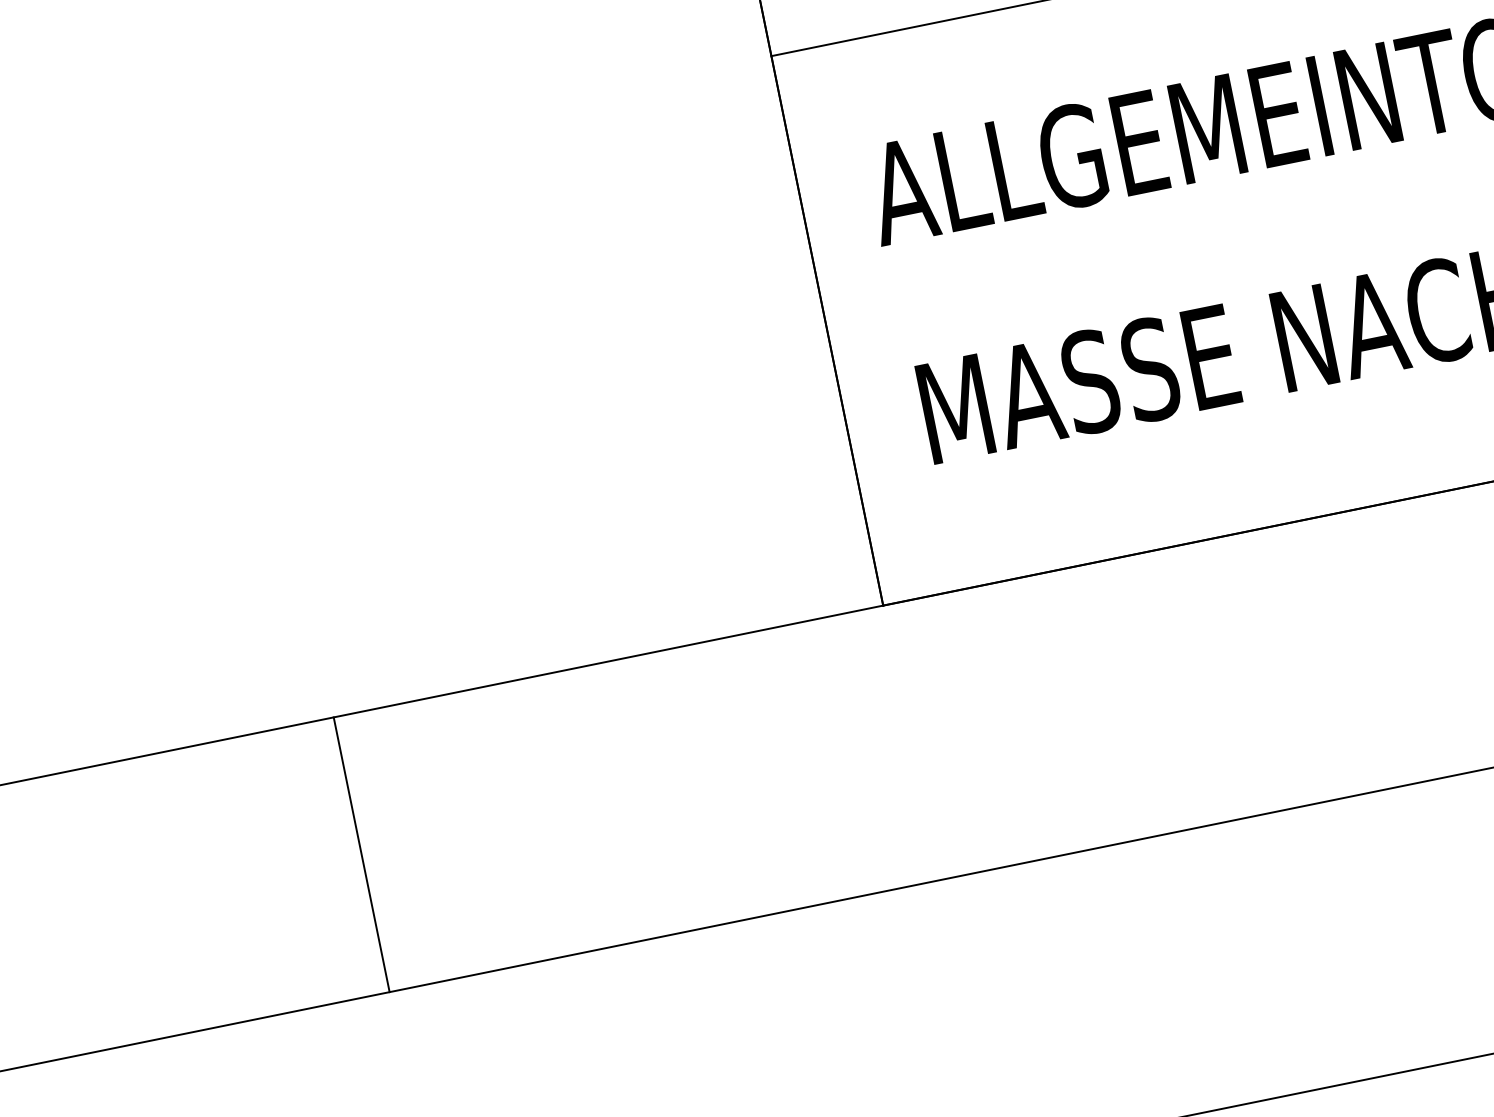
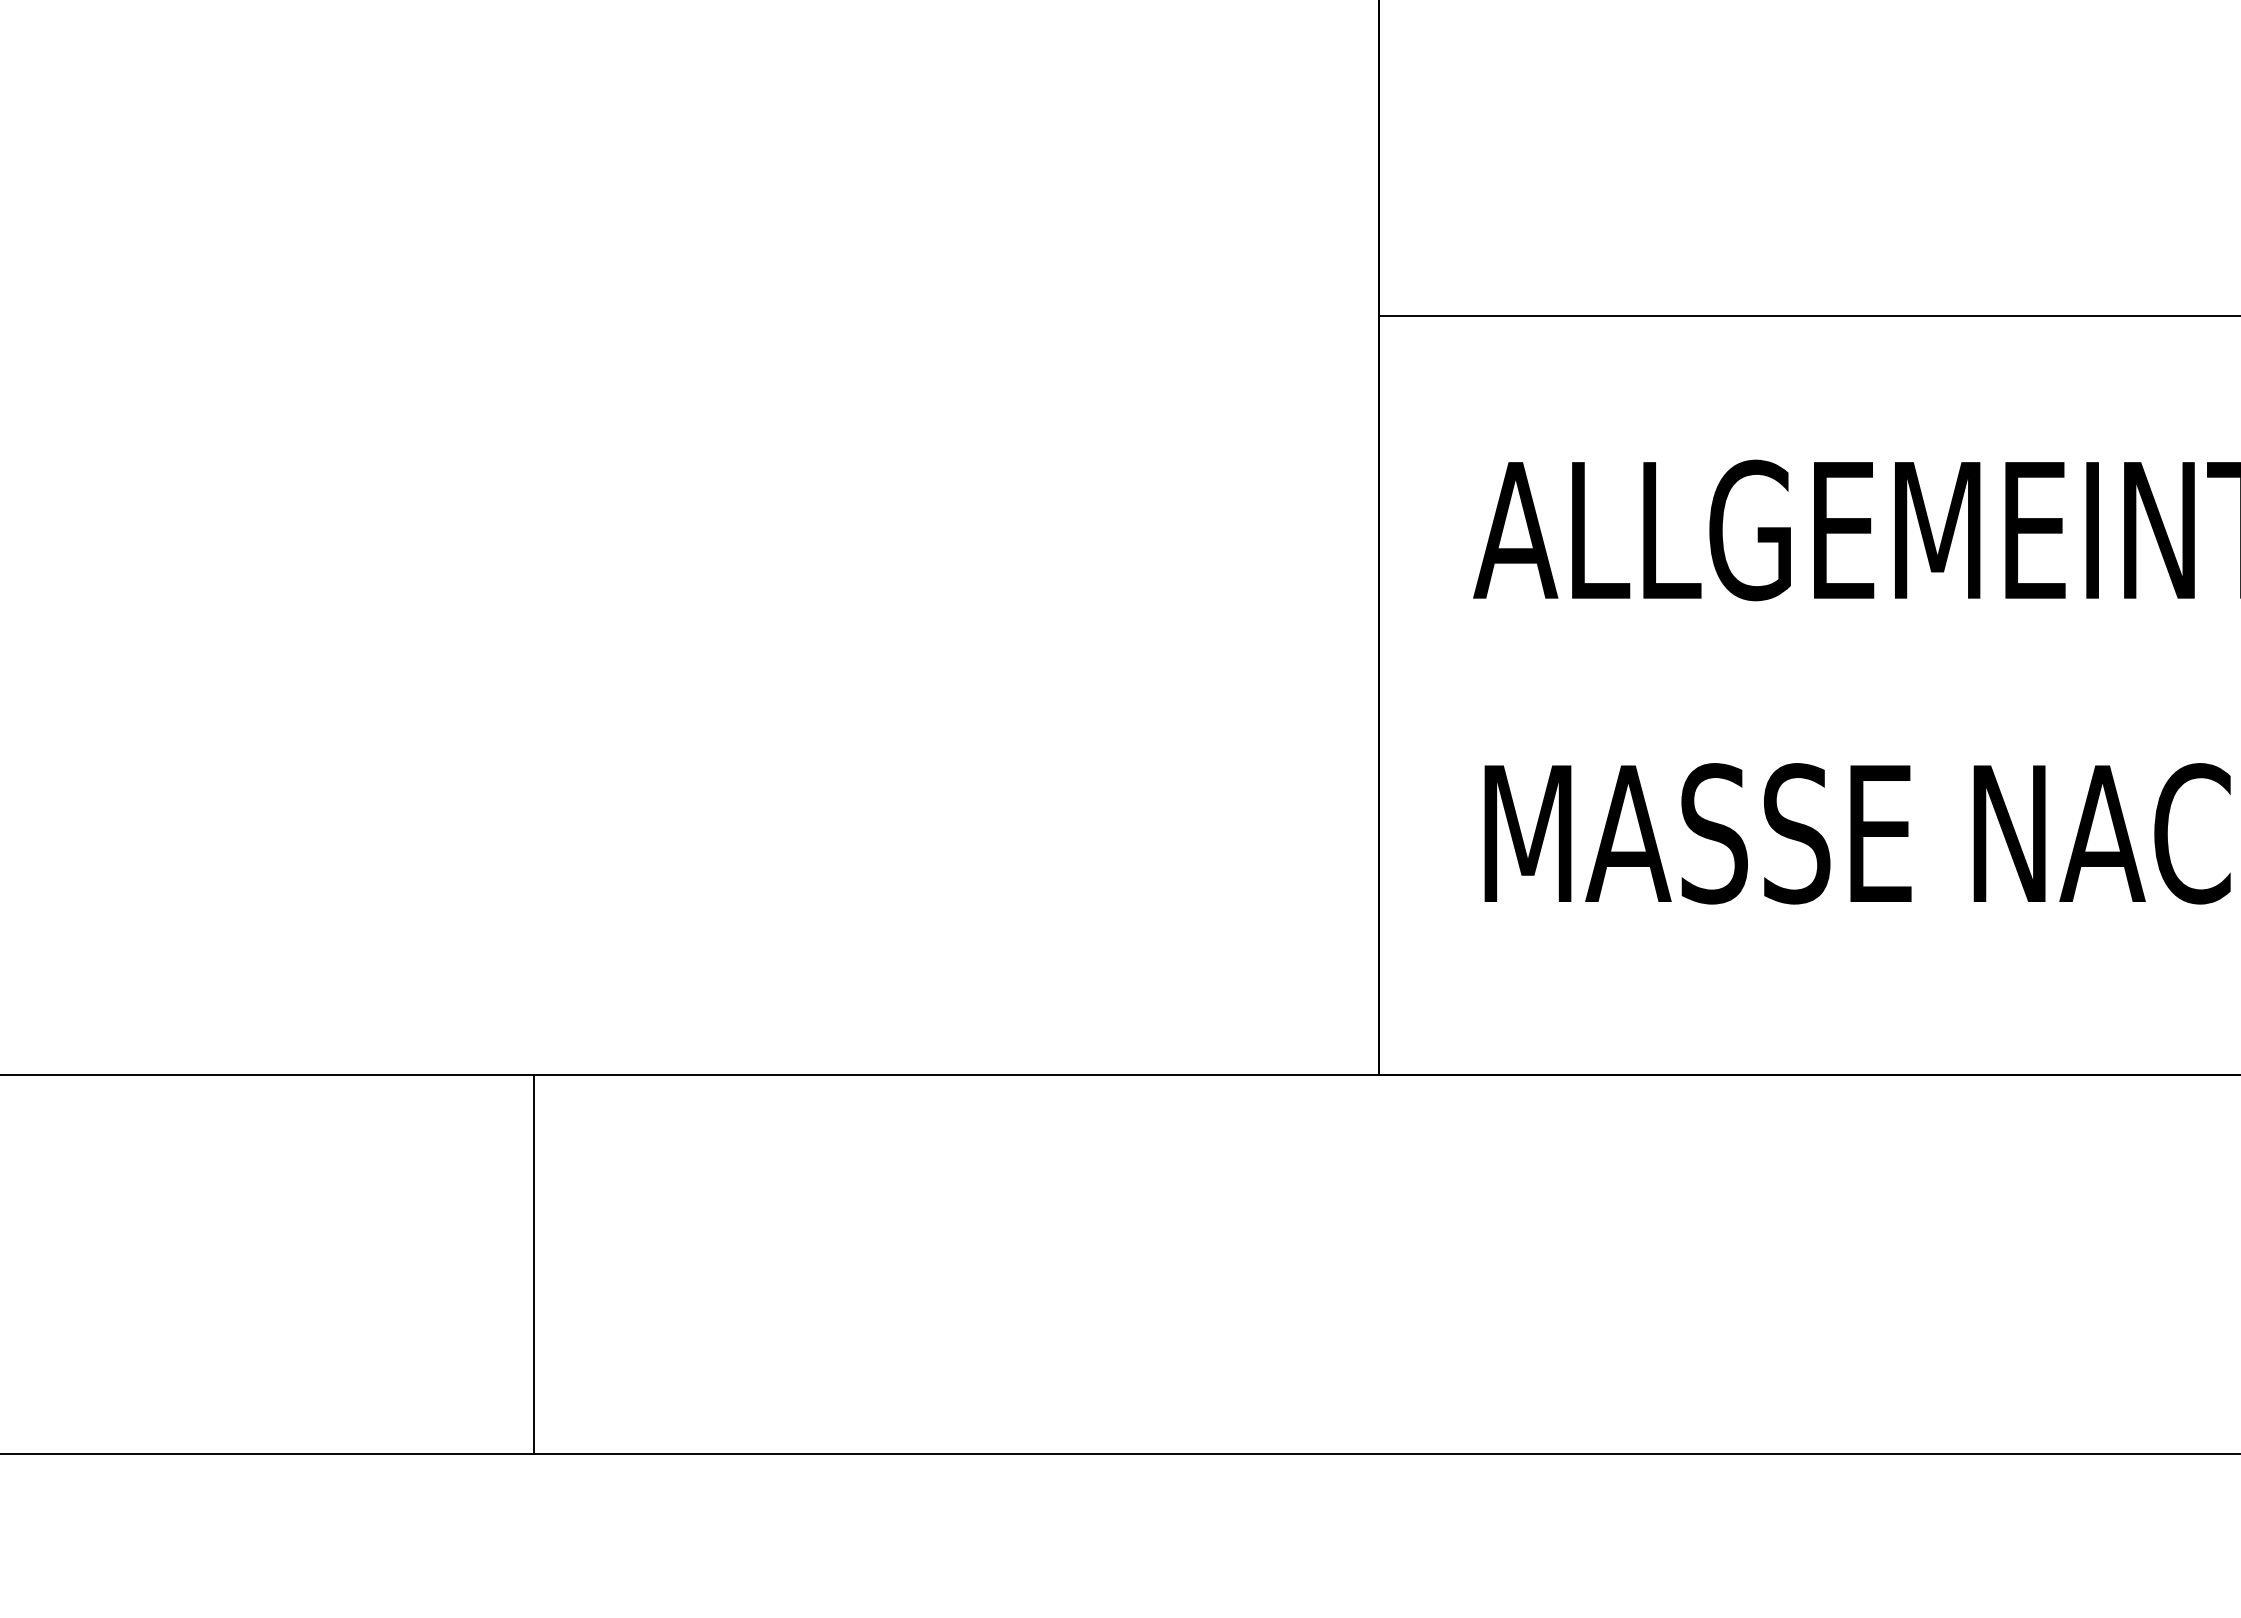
line: (361, 854) -> (533, 1263), moved

